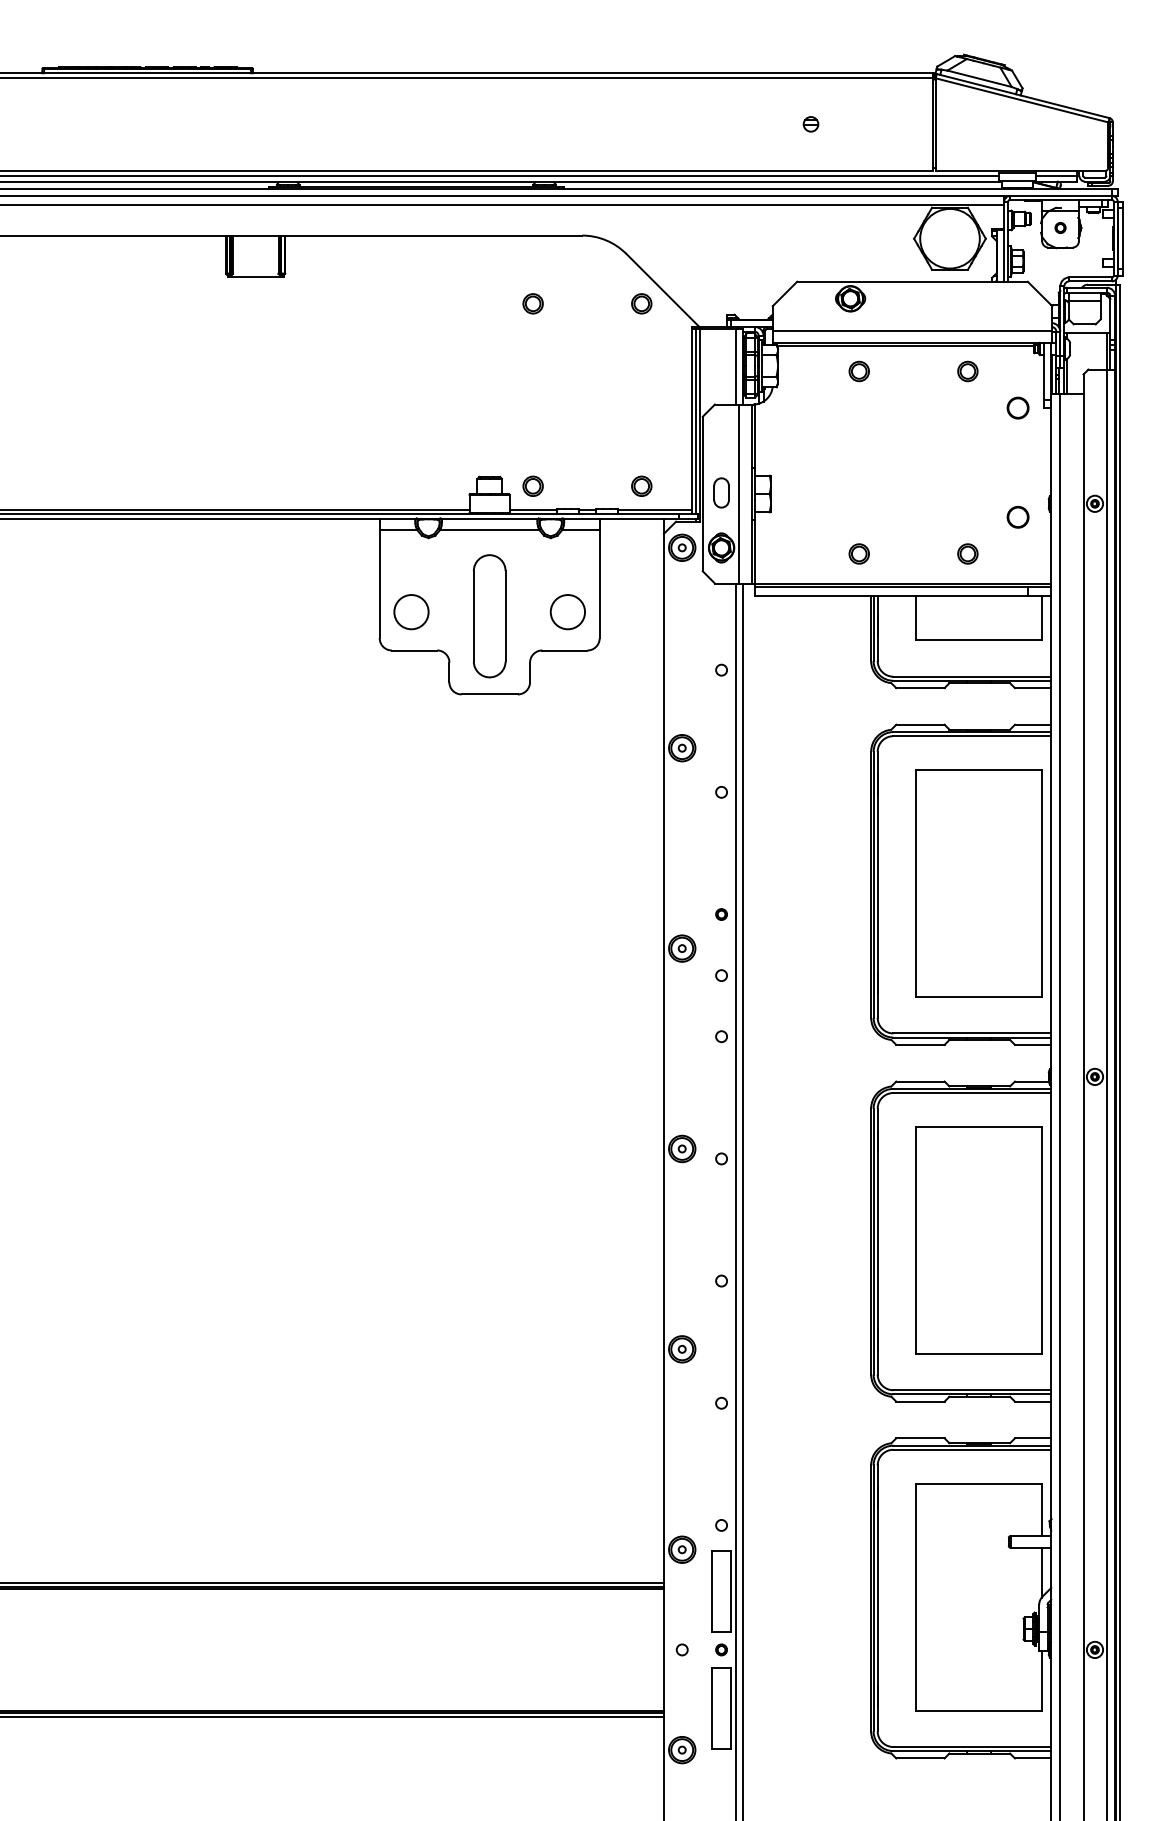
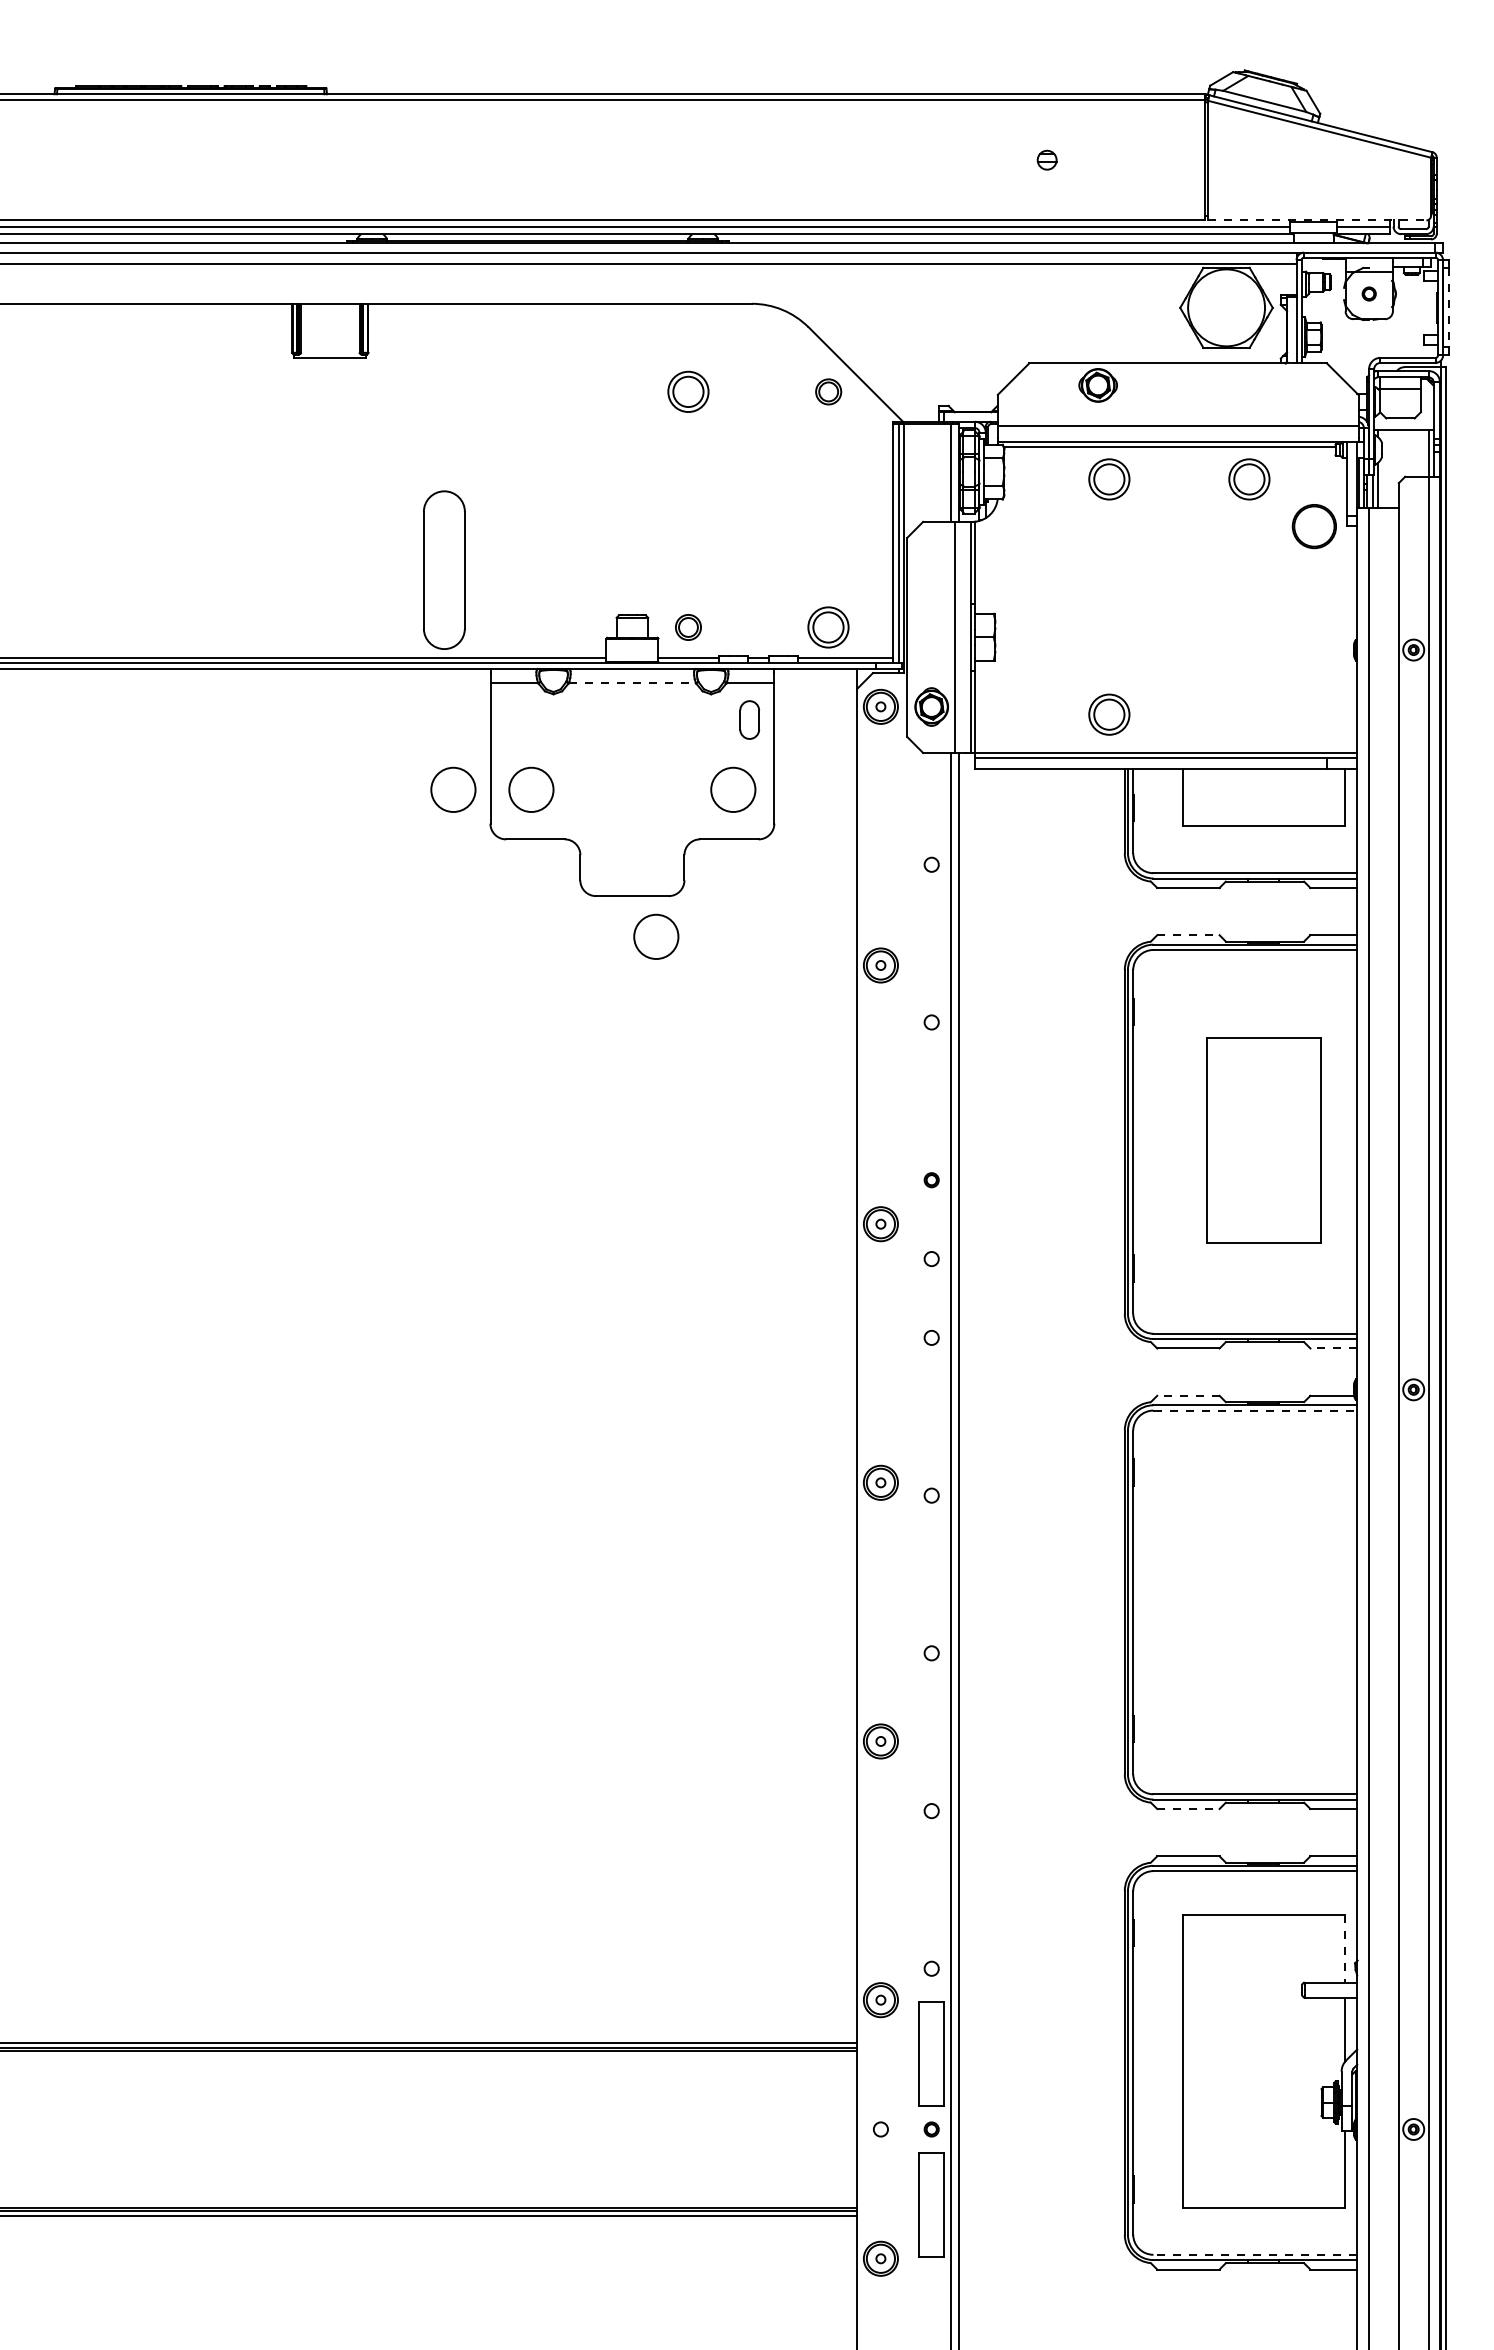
line: (1020, 171) -> (1317, 220), solid -> dashed
line: (1122, 238) -> (1449, 307), solid -> dashed
part: (533, 303) -> (688, 391), size x1.6
part: (859, 370) -> (1109, 478), size x1.6
part: (967, 370) -> (1249, 478), size x1.6
circle: (1018, 408) -> (1314, 526), size x1.6
part: (641, 486) -> (828, 627), size x1.6
part: (721, 492) -> (749, 719), moved
circle: (1018, 517) -> (1314, 667), removed
line: (489, 529) -> (632, 683), solid -> dashed
part: (859, 553) -> (1109, 714), size x1.6
part: (967, 553) -> (1249, 714), removed
circle: (351, 611) -> (453, 789), added
part: (489, 615) -> (444, 569), moved
line: (920, 724) -> (1188, 935), solid -> dashed
circle: (508, 725) -> (656, 936), added
part: (978, 883) -> (1263, 1140), size x0.7
line: (1032, 1044) -> (1333, 1348), solid -> dashed
line: (919, 1081) -> (1187, 1395), solid -> dashed
line: (972, 1092) -> (1255, 1410), solid -> dashed
part: (978, 1240) -> (1263, 1600), removed
line: (920, 1402) -> (1188, 1809), solid -> dashed
line: (1041, 1509) -> (1344, 1948), solid -> dashed
line: (972, 1746) -> (1255, 2254), solid -> dashed

